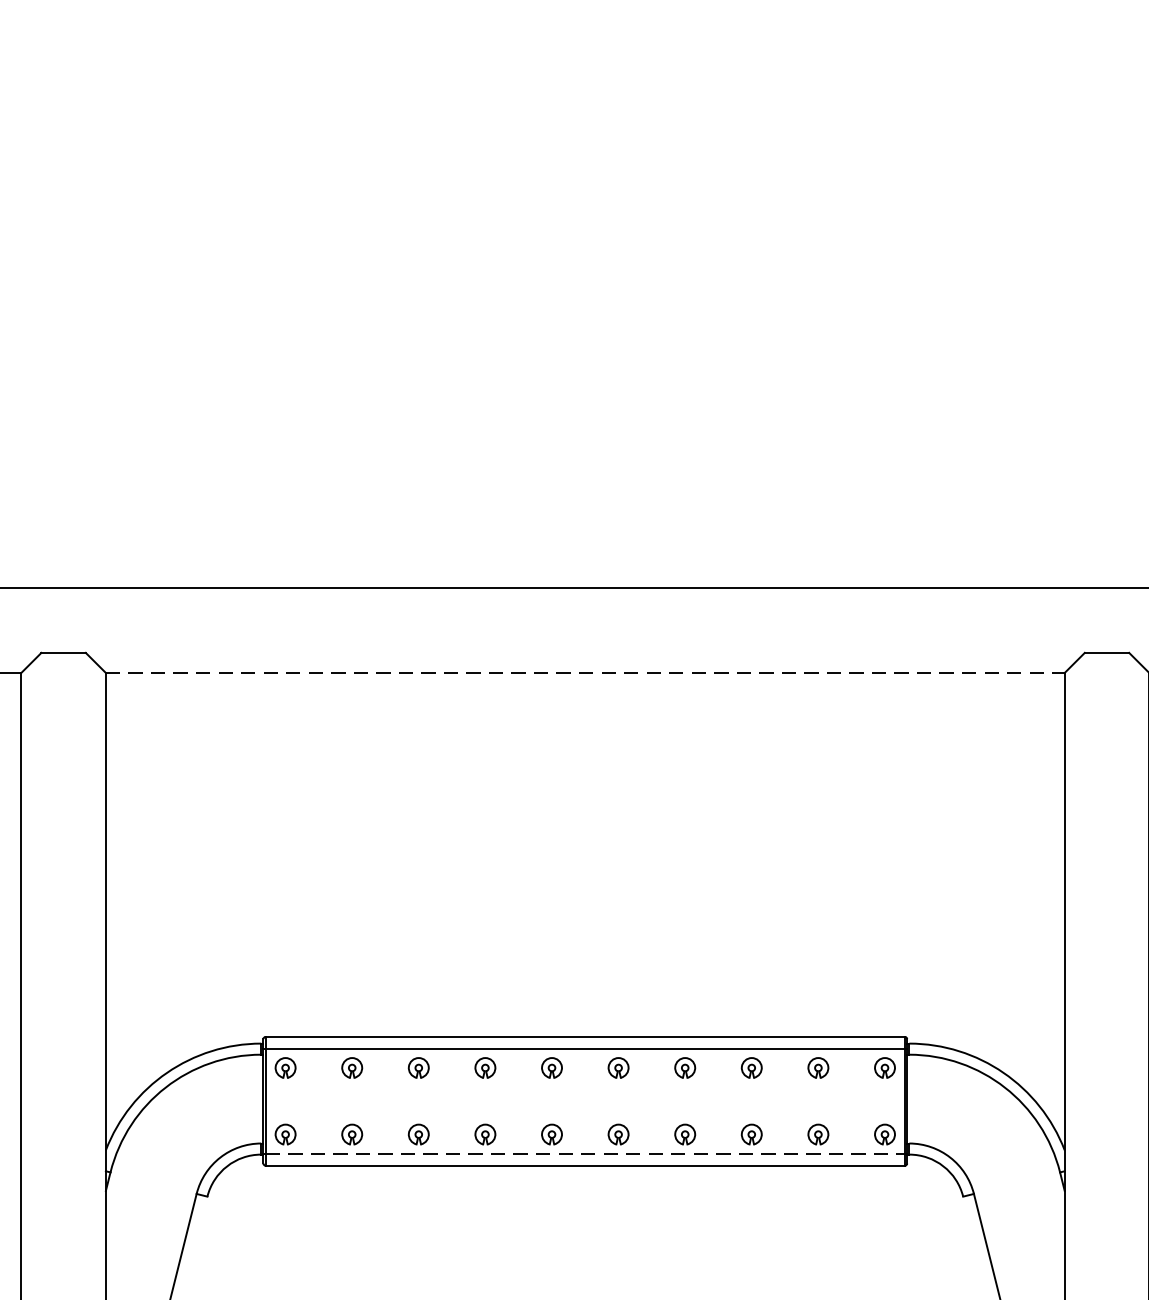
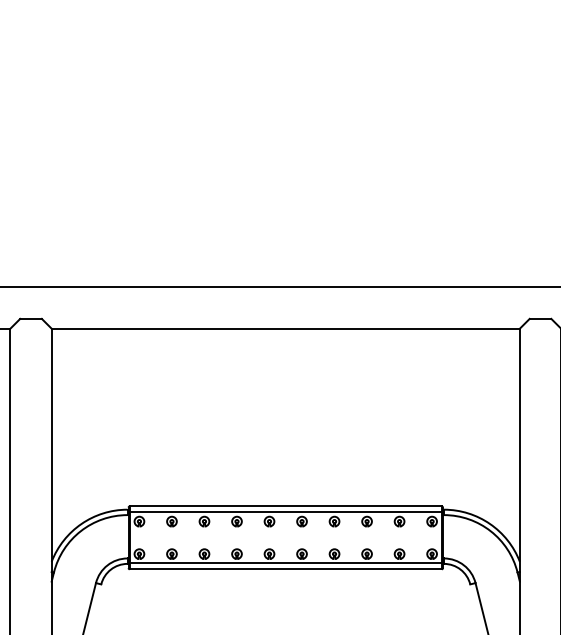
line: (586, 672) -> (286, 328), dashed -> solid
line: (586, 1153) -> (286, 563), dashed -> solid

